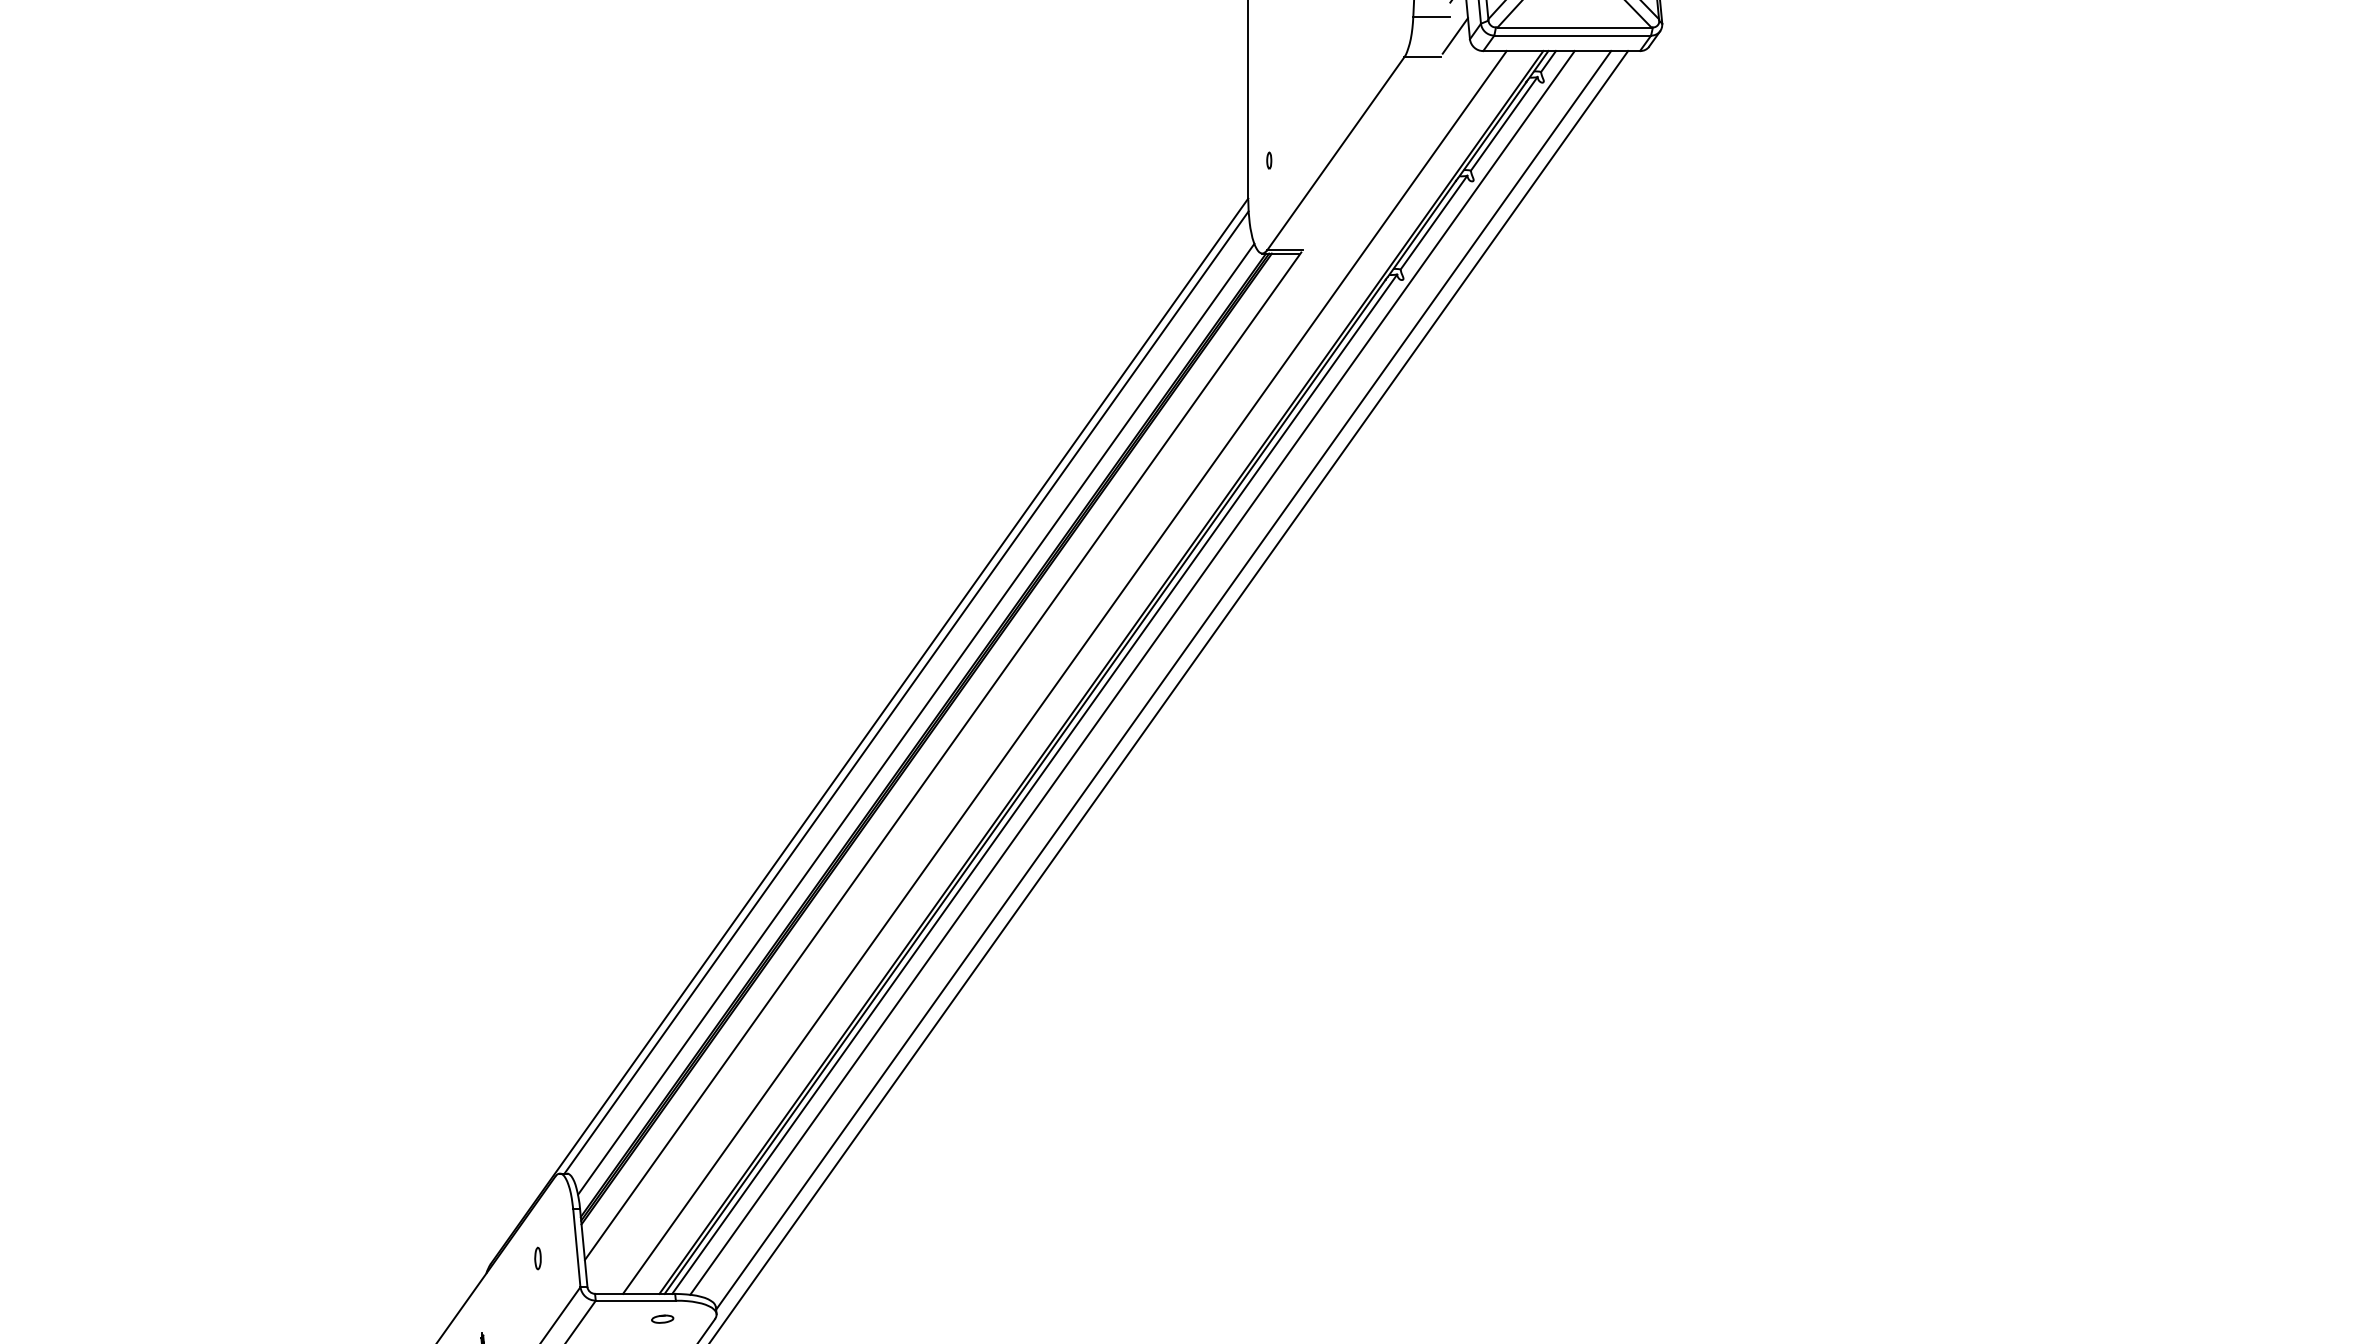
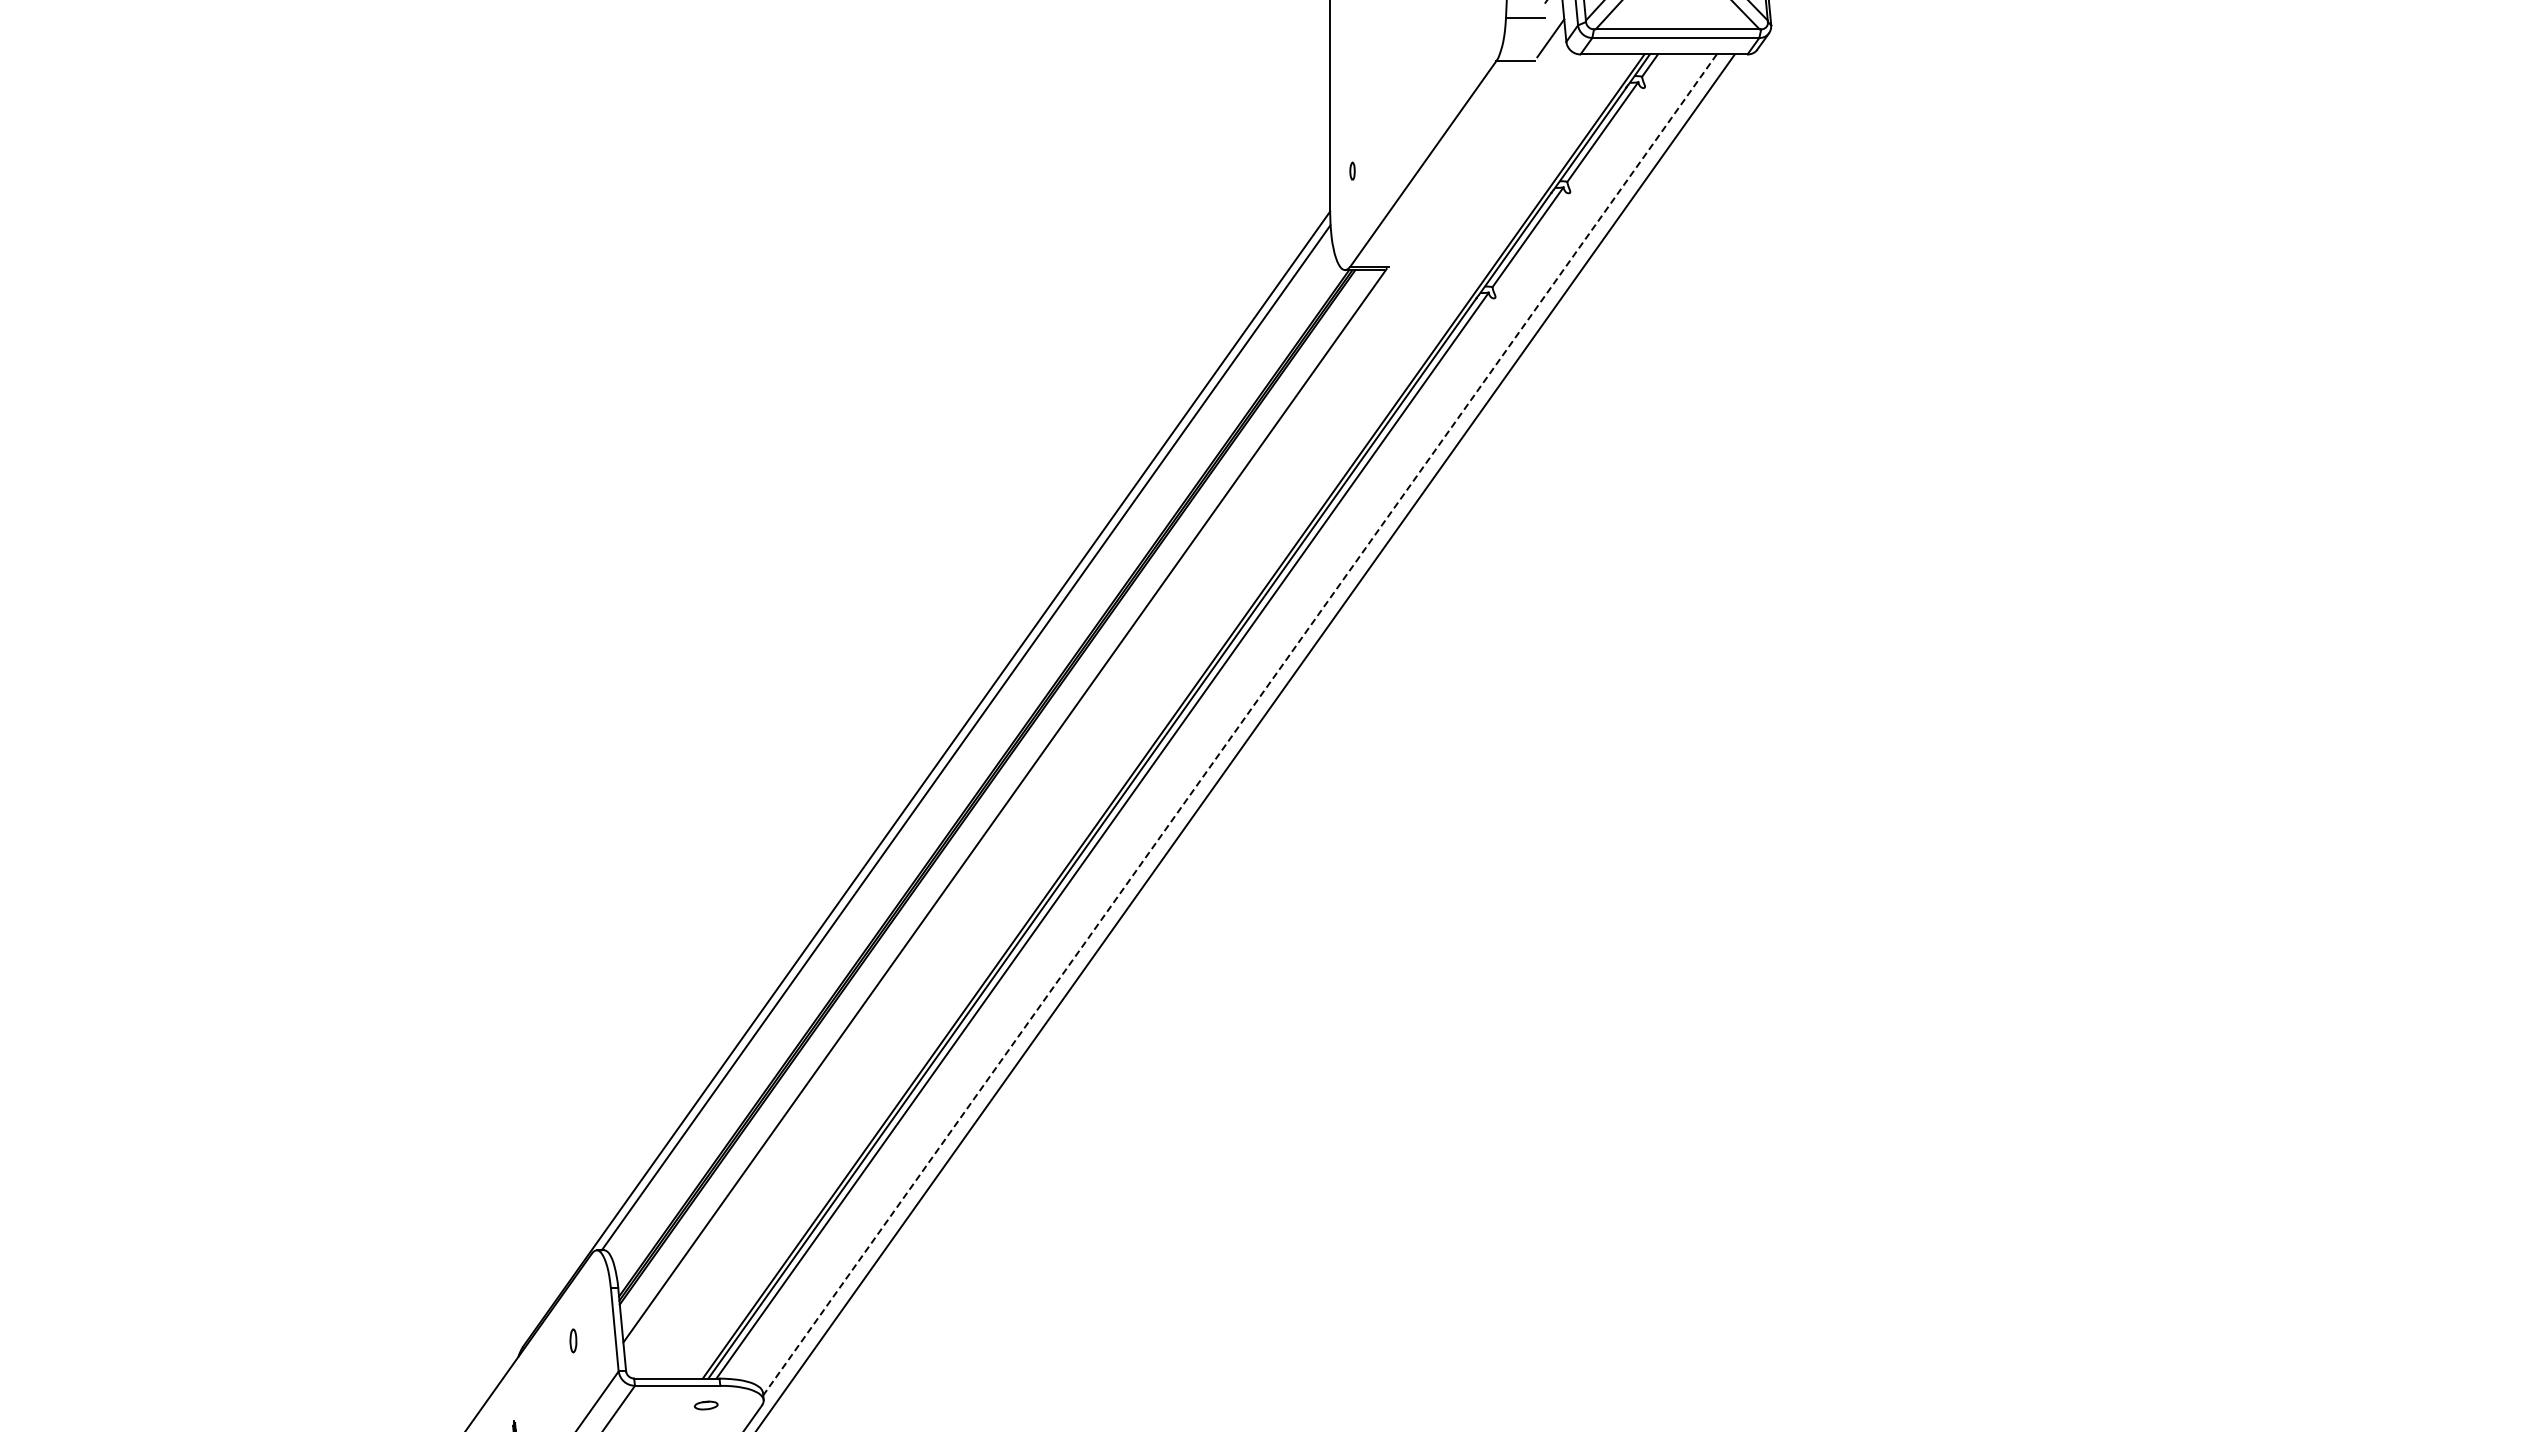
line: (1064, 672) -> (1134, 716), removed
line: (1132, 672) -> (1206, 716), removed
line: (1164, 679) -> (1240, 724), solid -> dashed
line: (916, 718) -> (976, 765), removed

